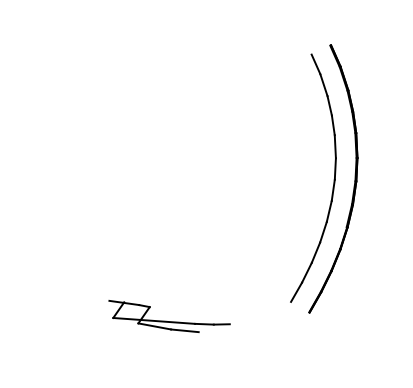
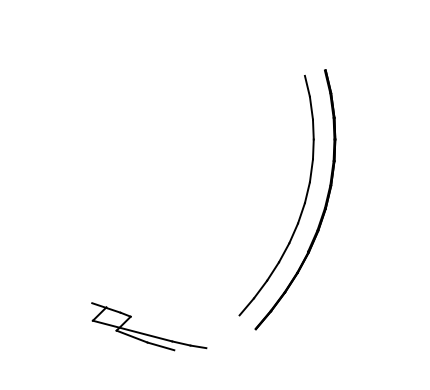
part: (168, 320) -> (146, 333), moved

